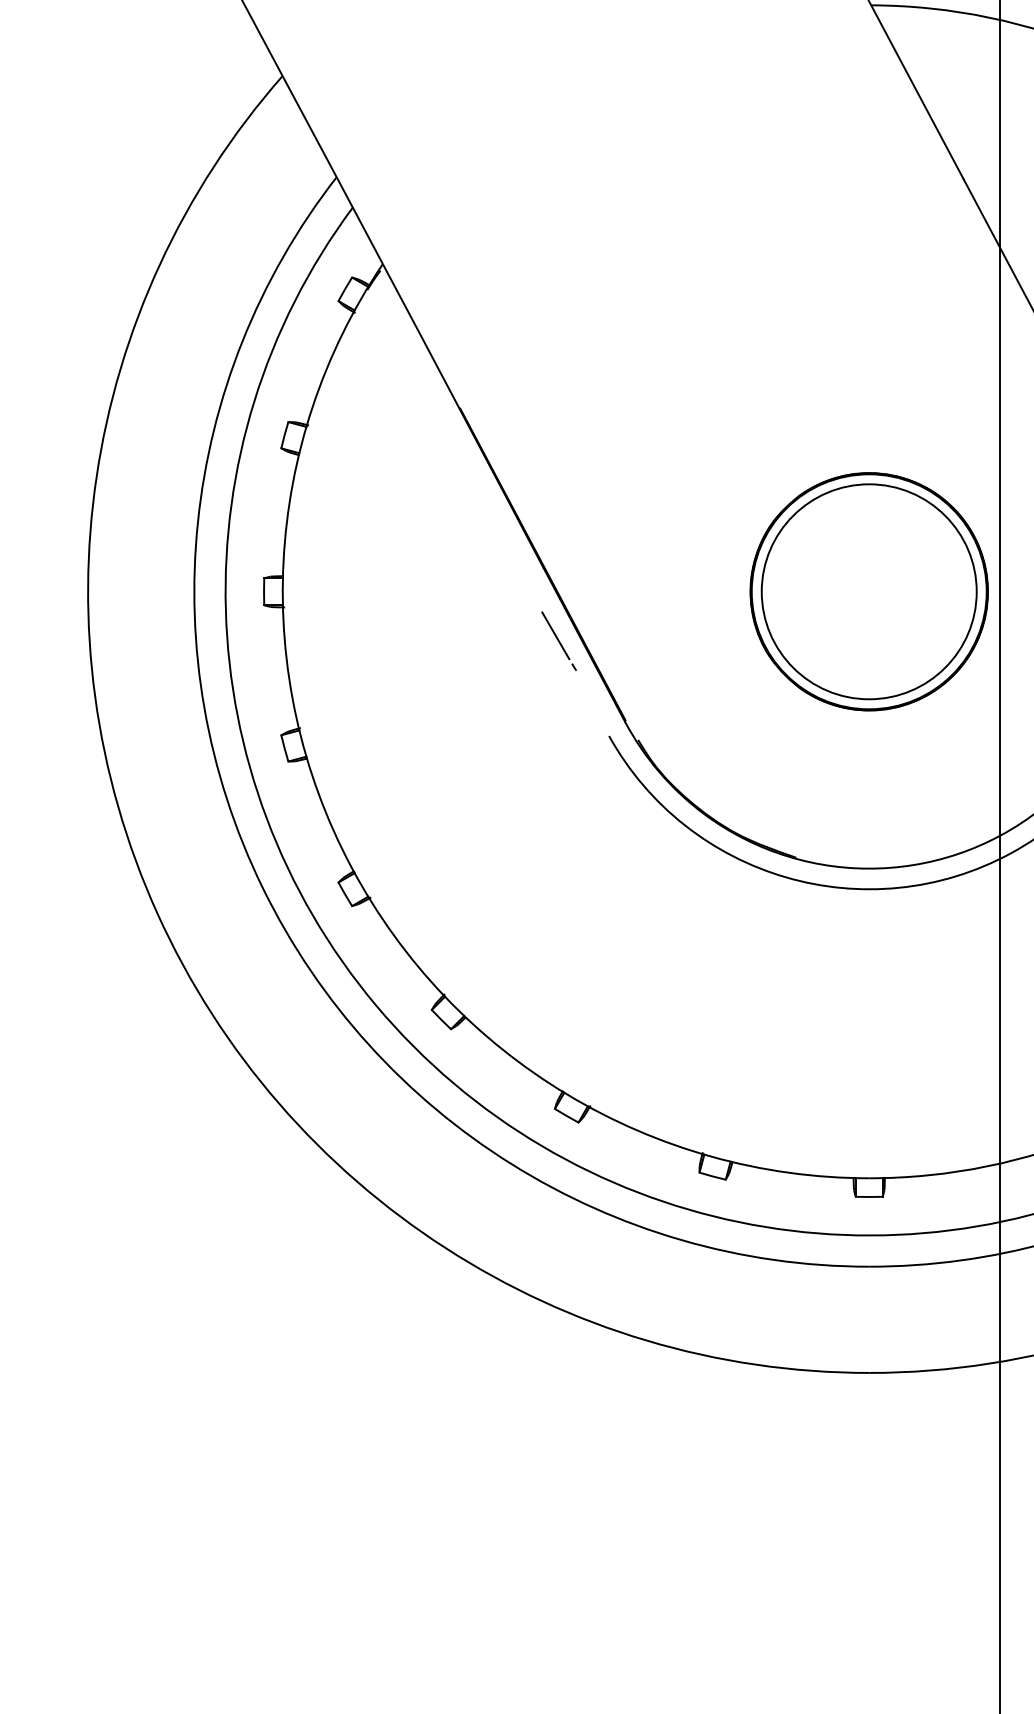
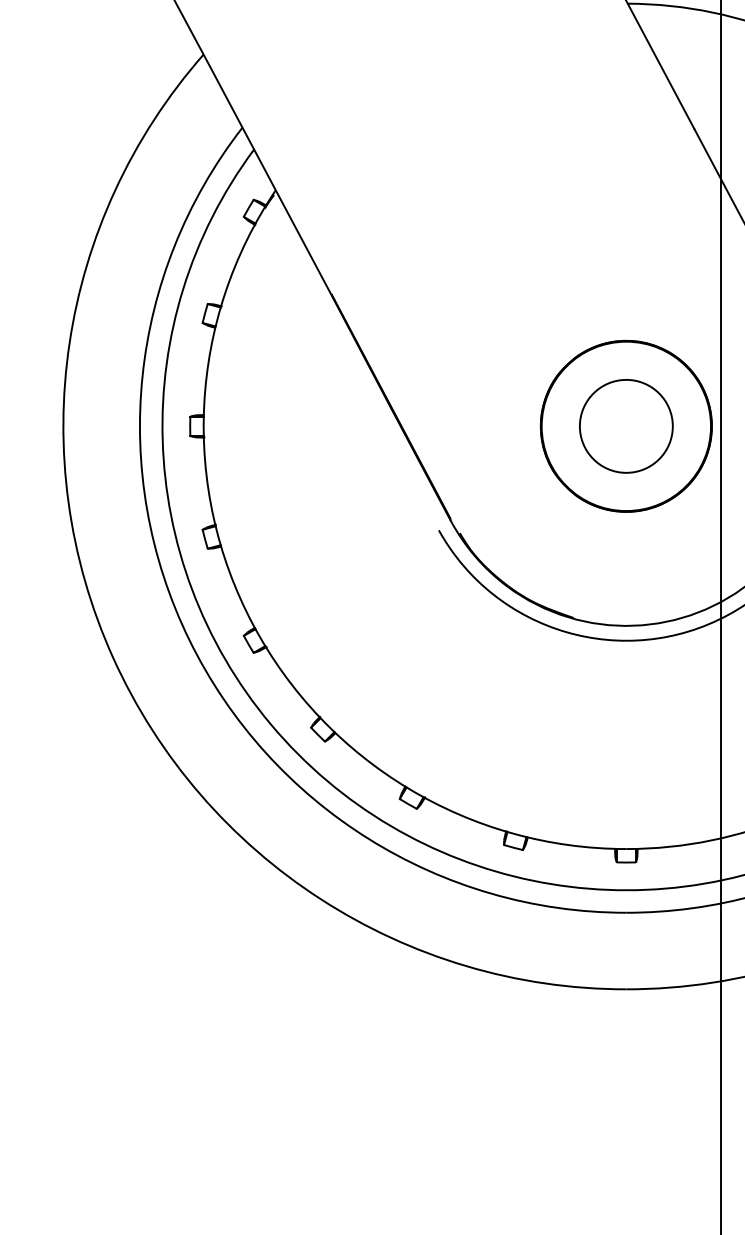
circle: (868, 591) -> (625, 426), size x0.6
line: (558, 640) -> (402, 461), removed

